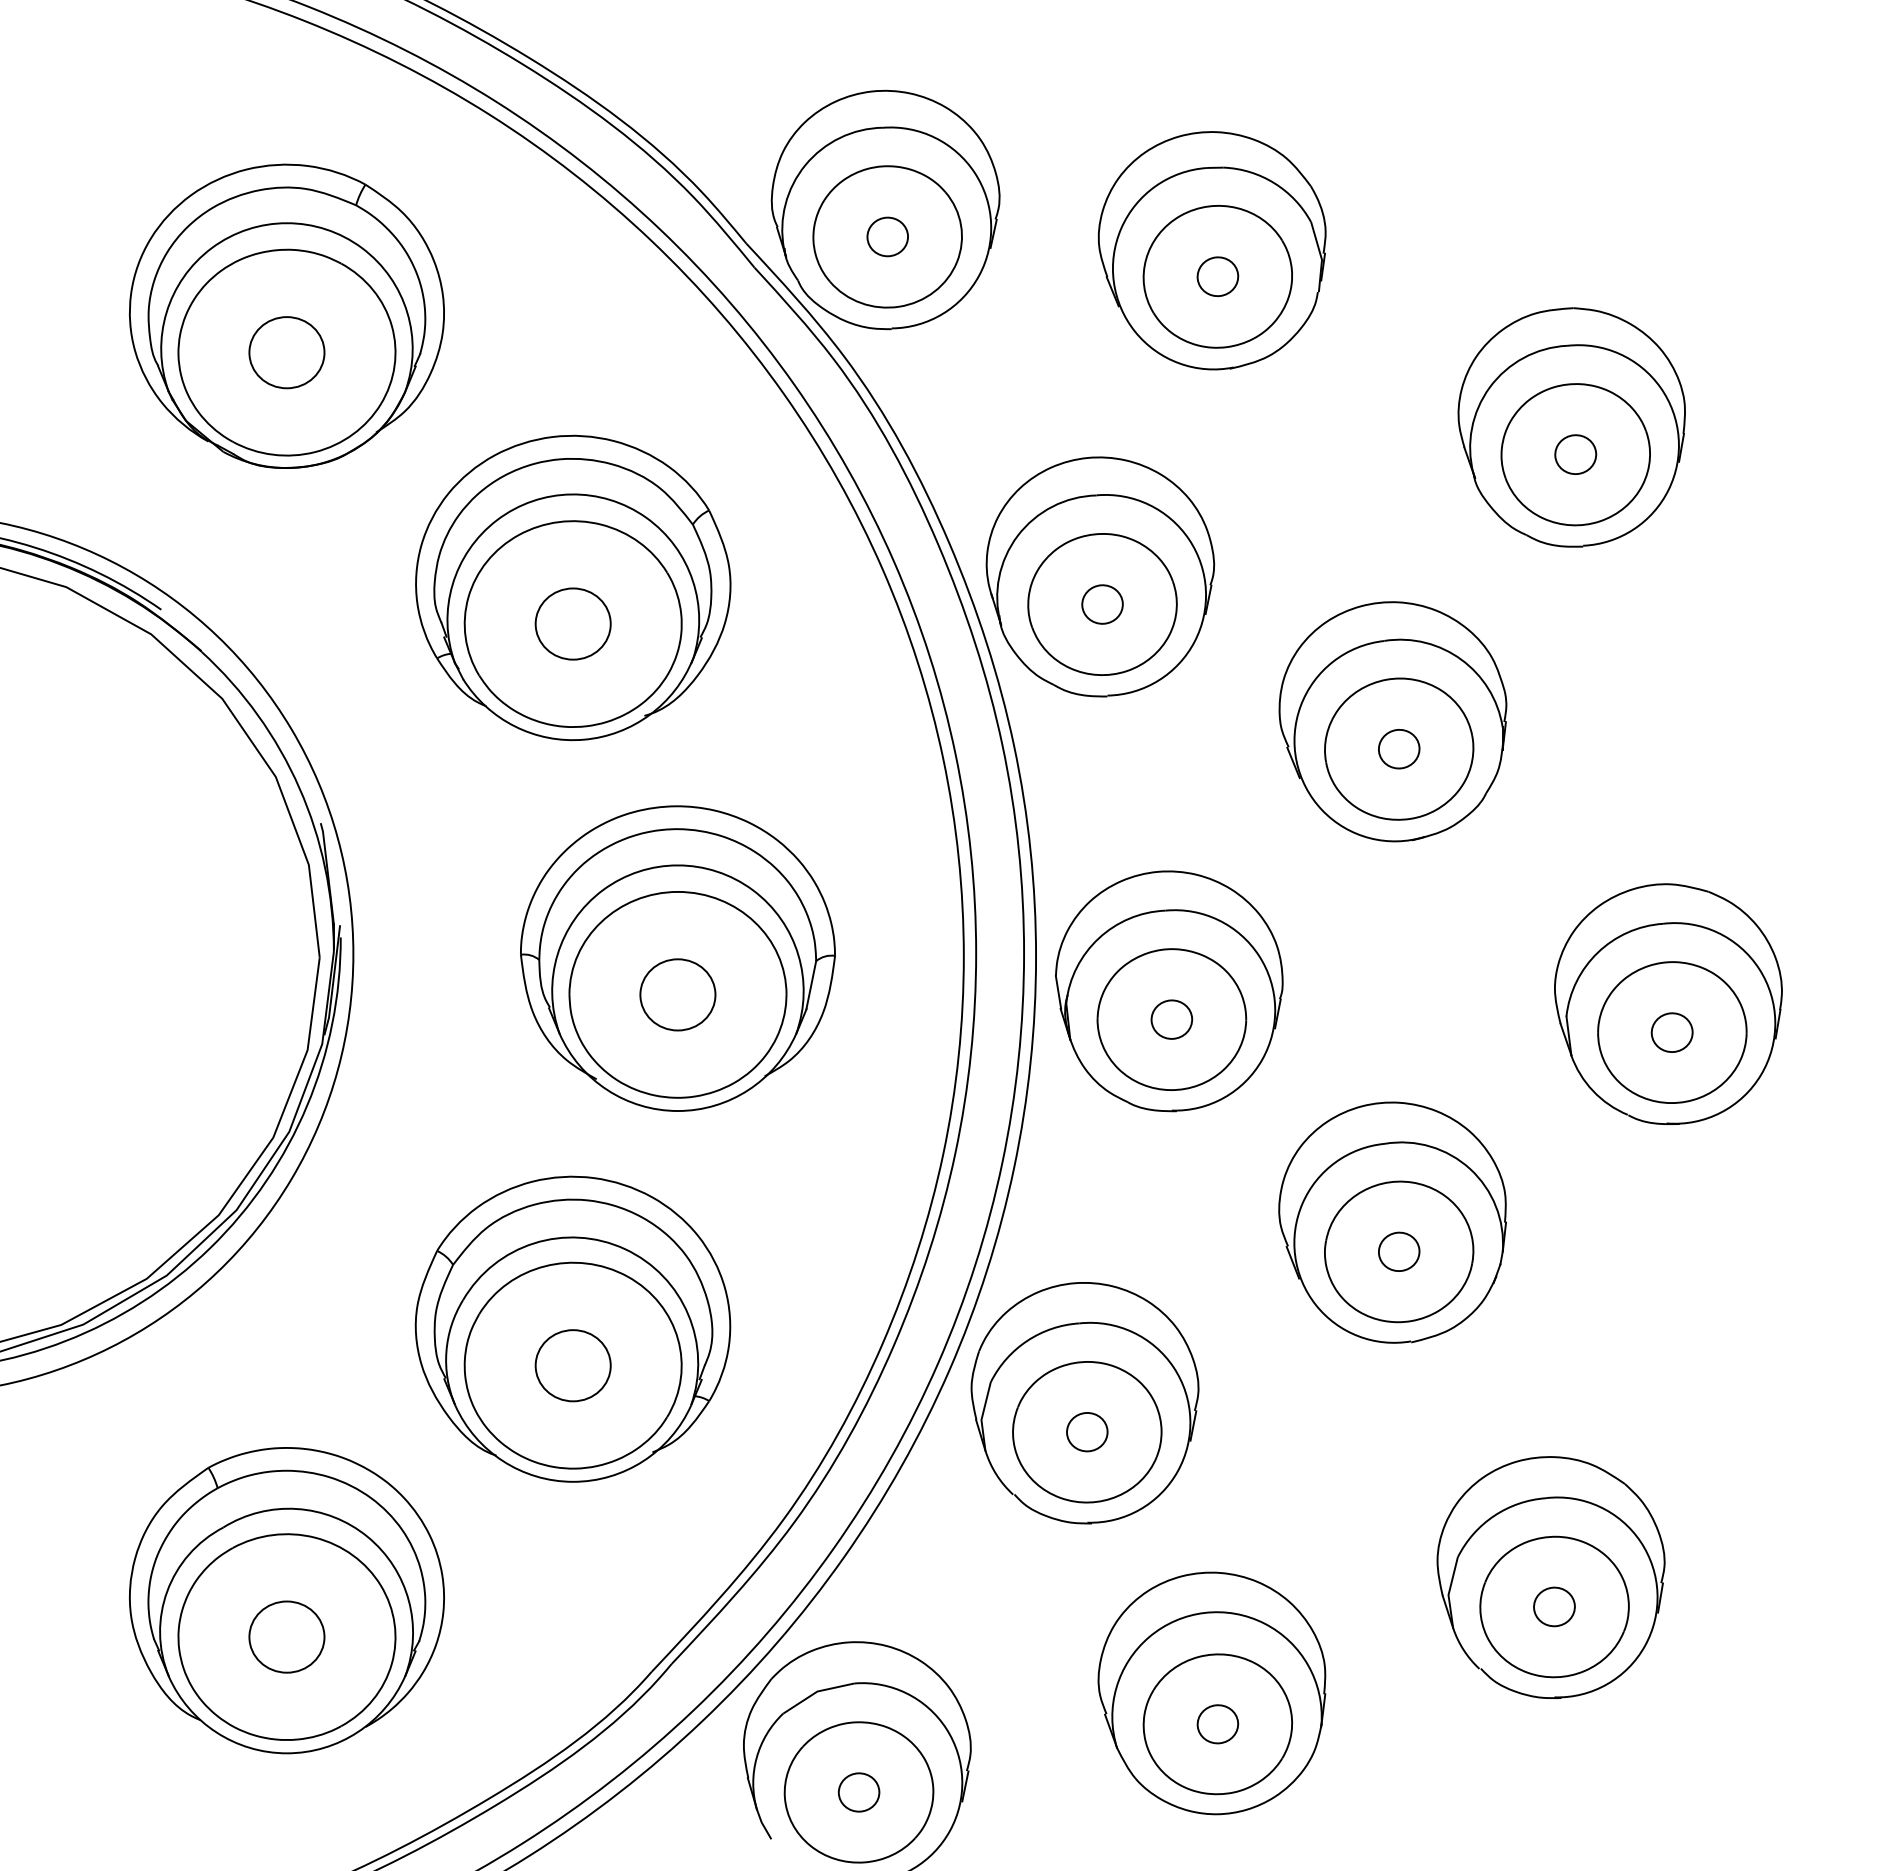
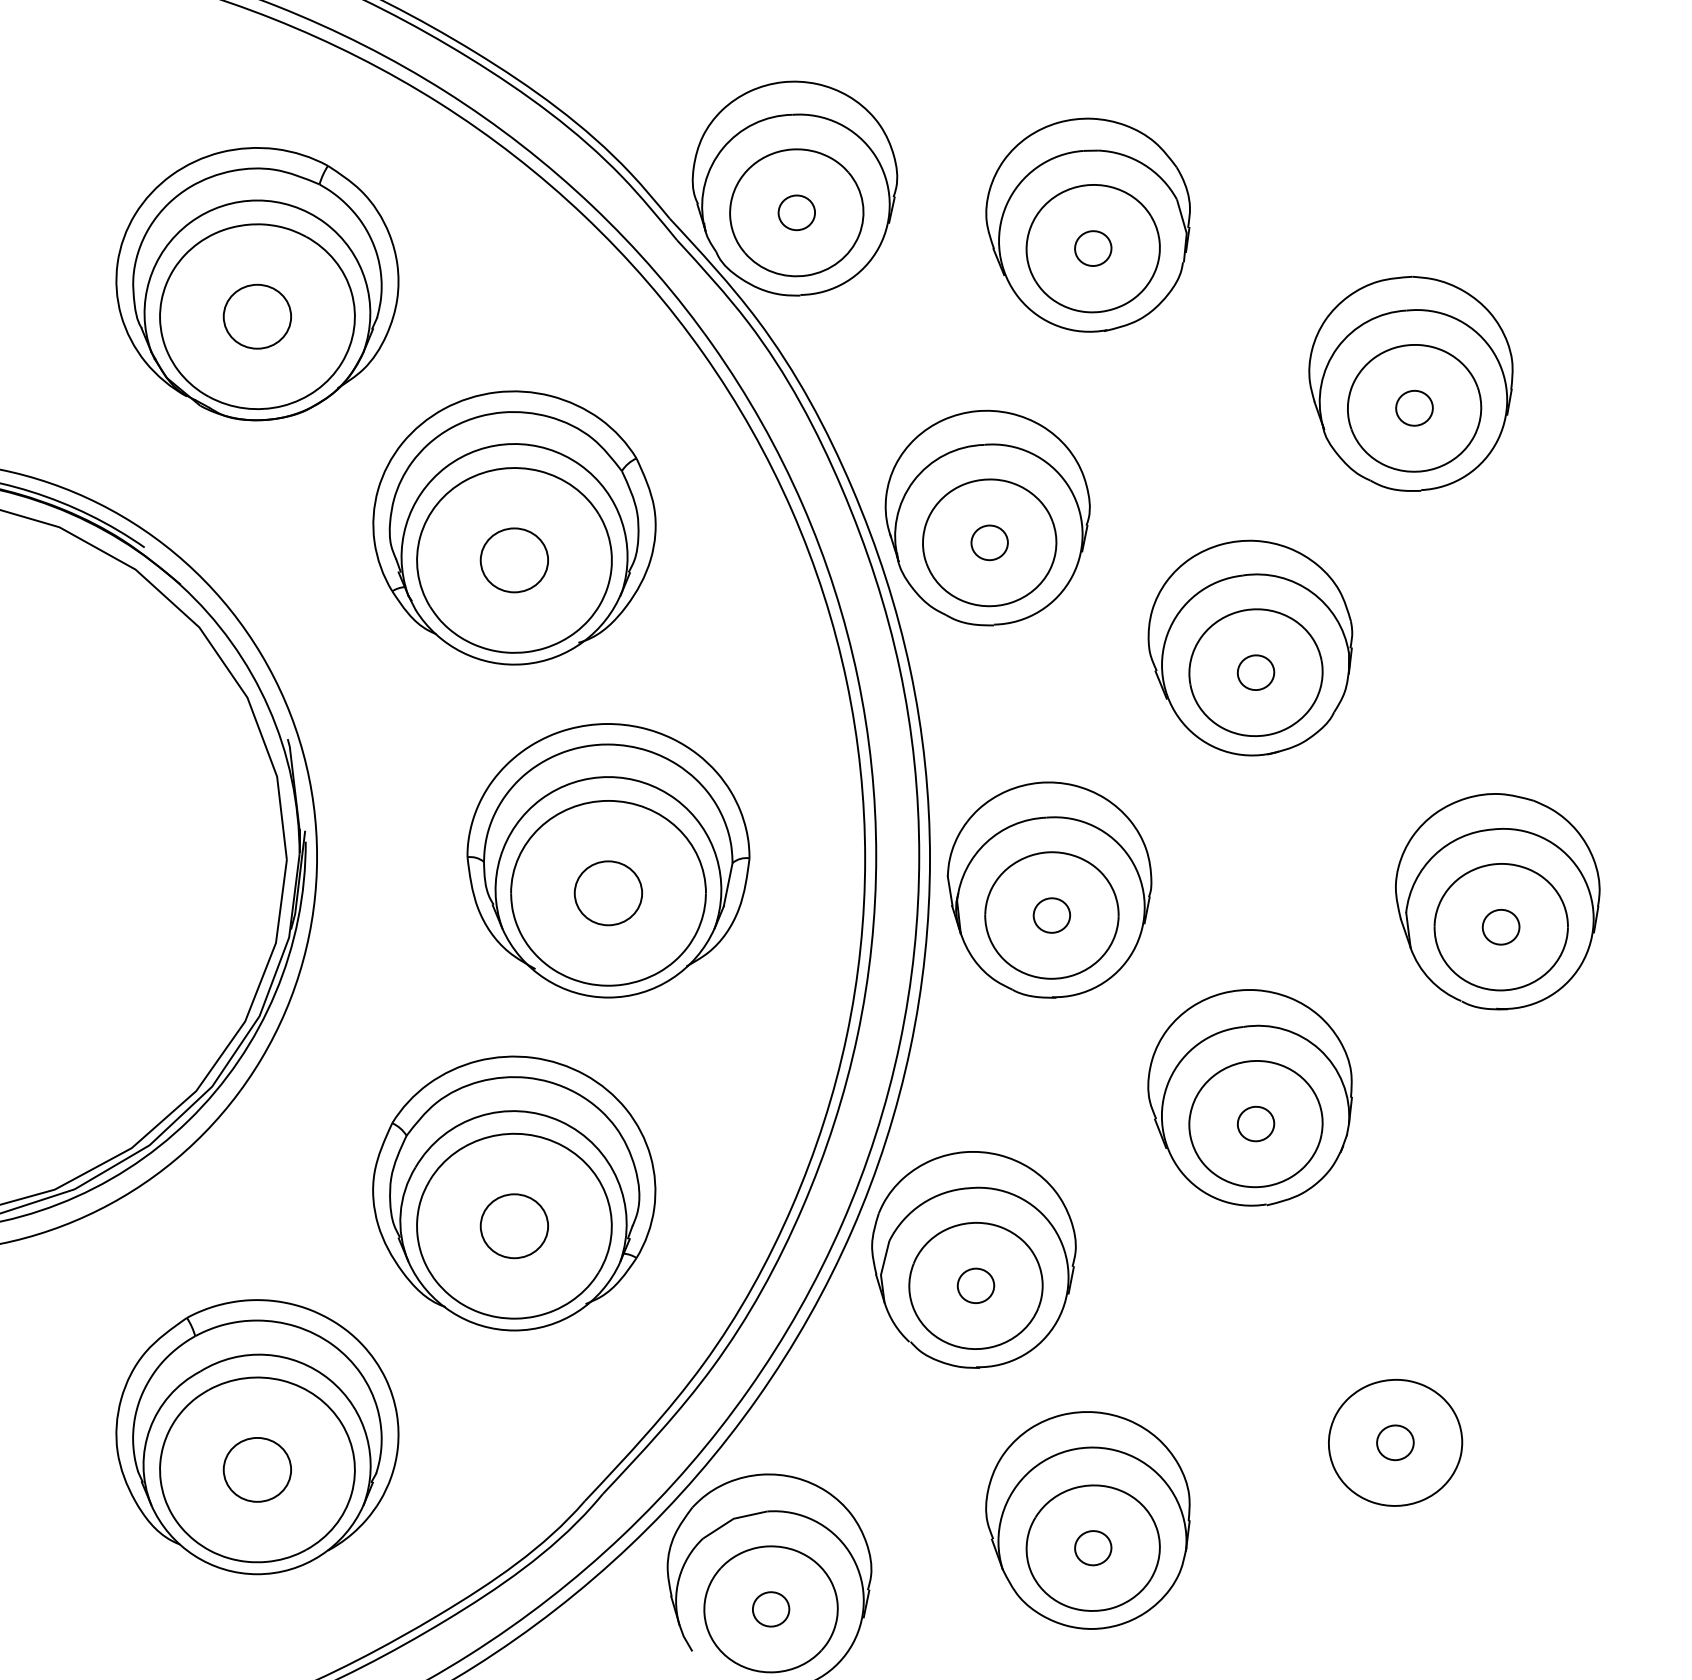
part: (1550, 1577) -> (1391, 1416), removed

